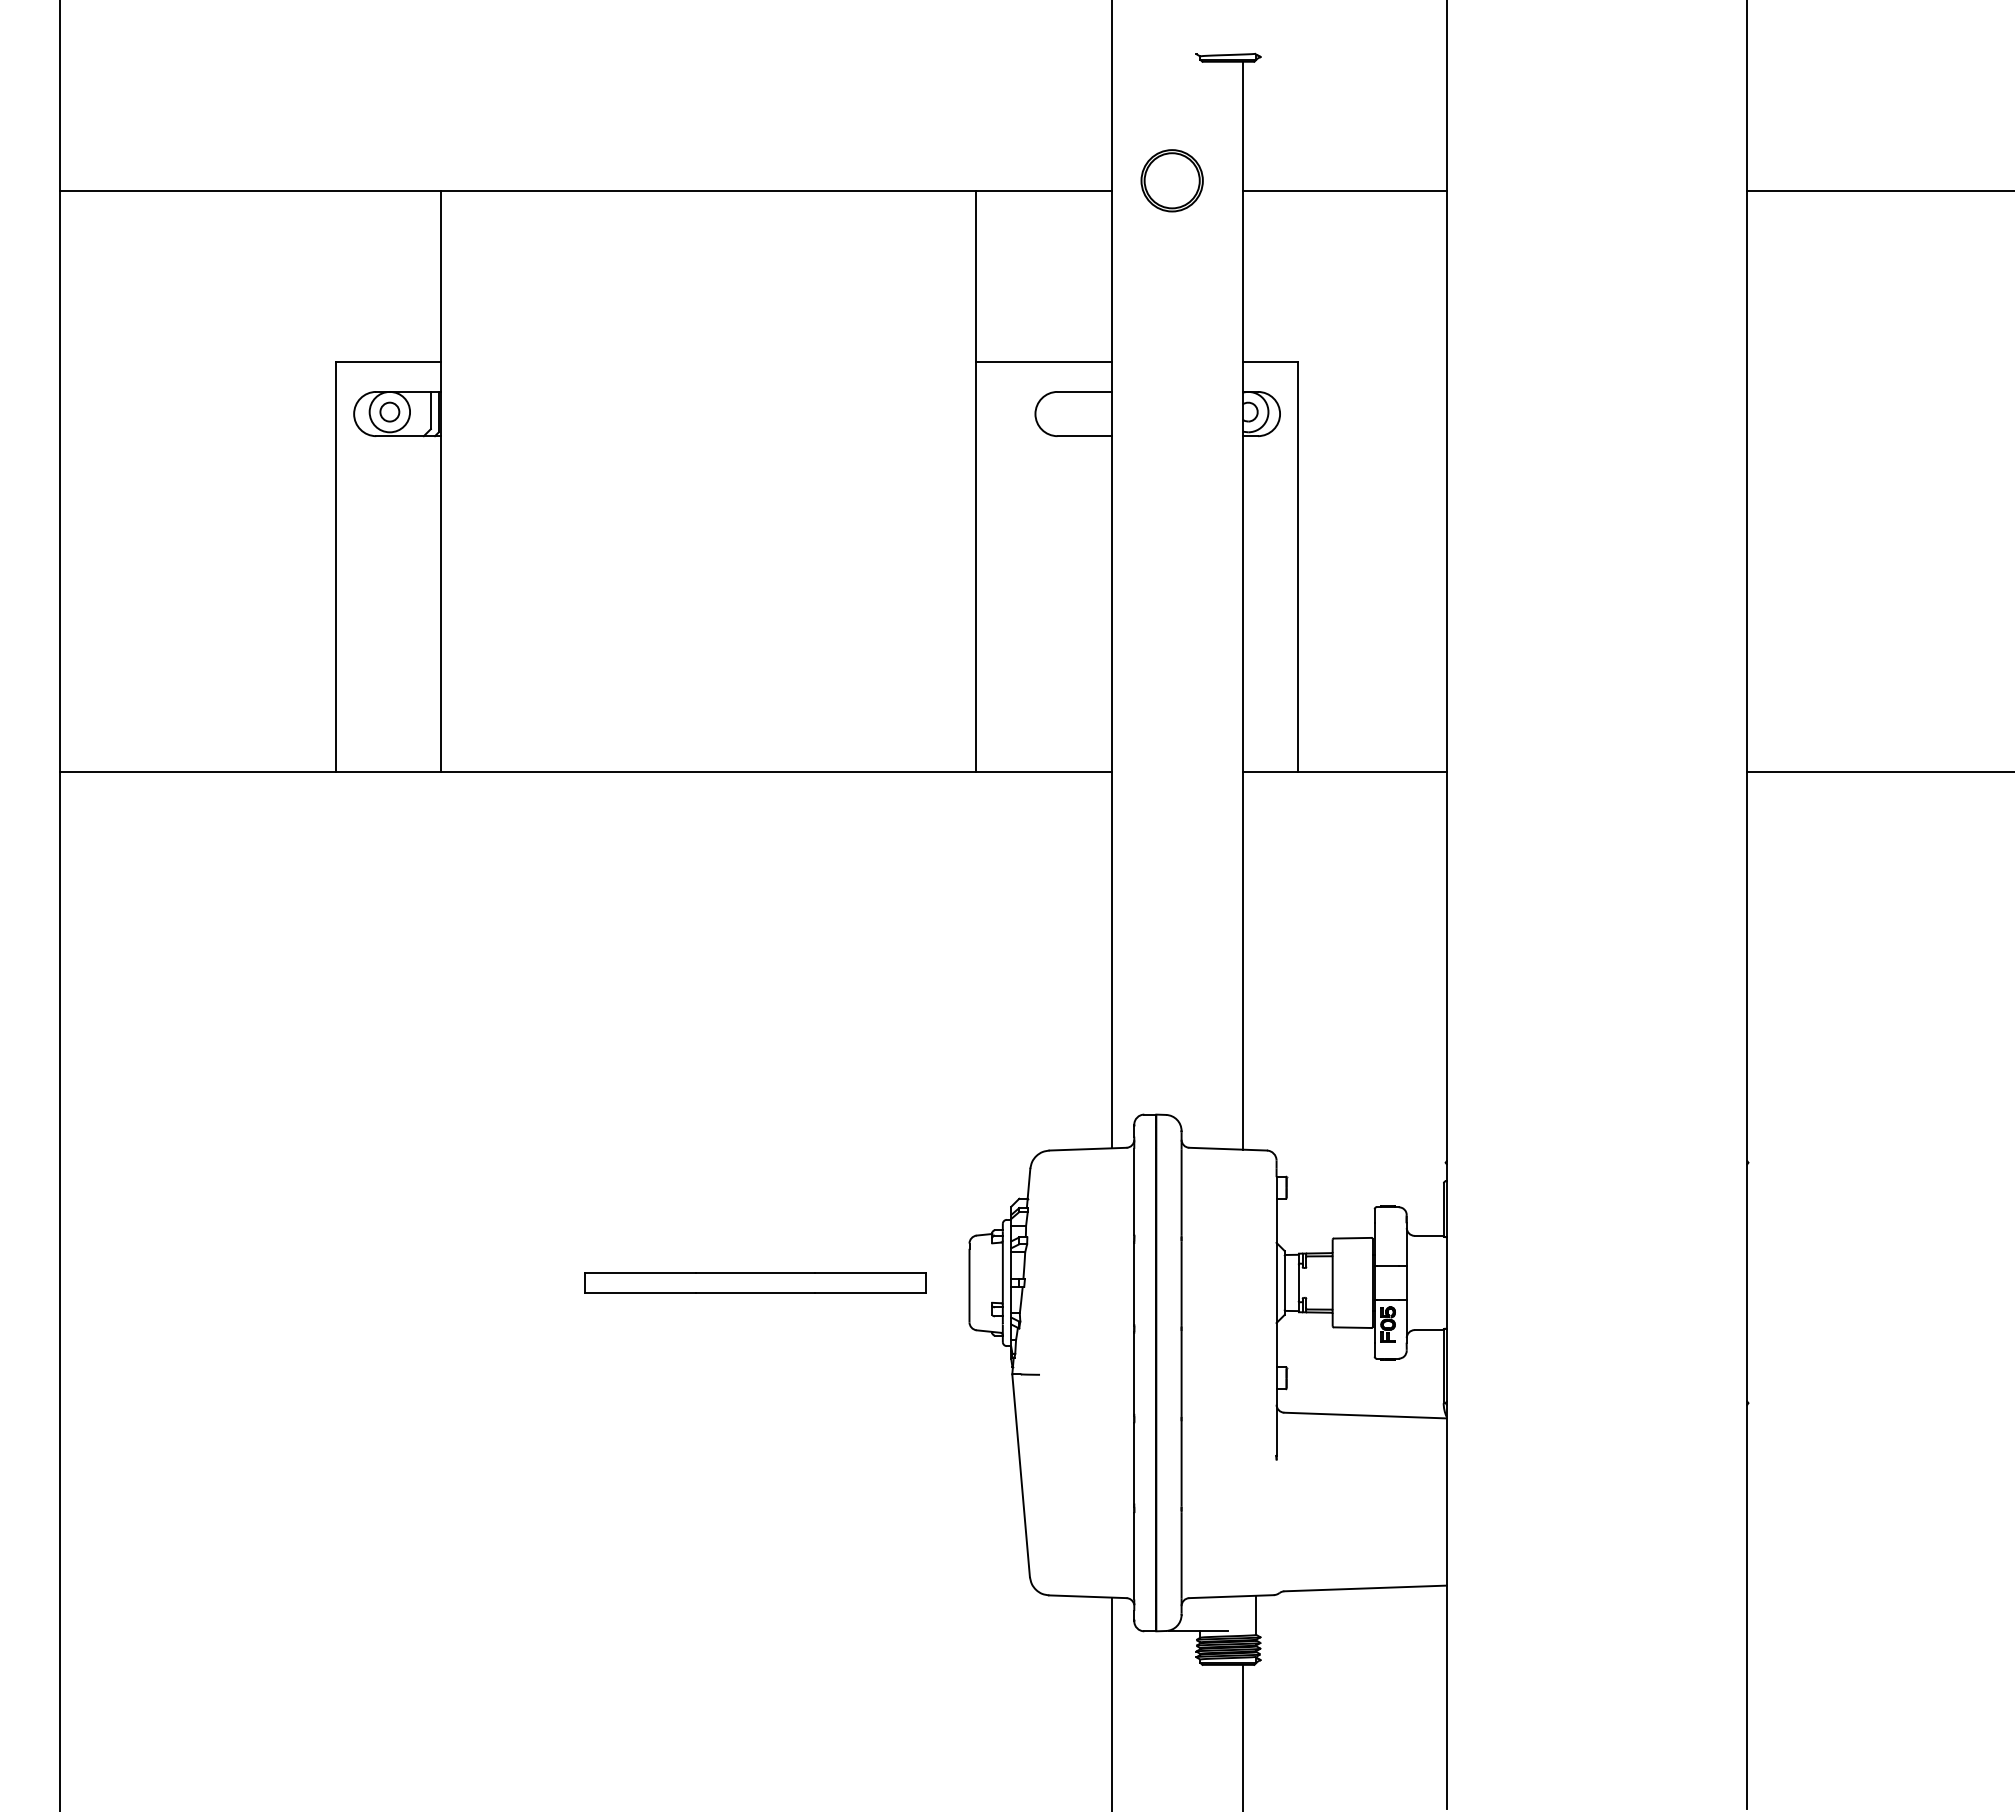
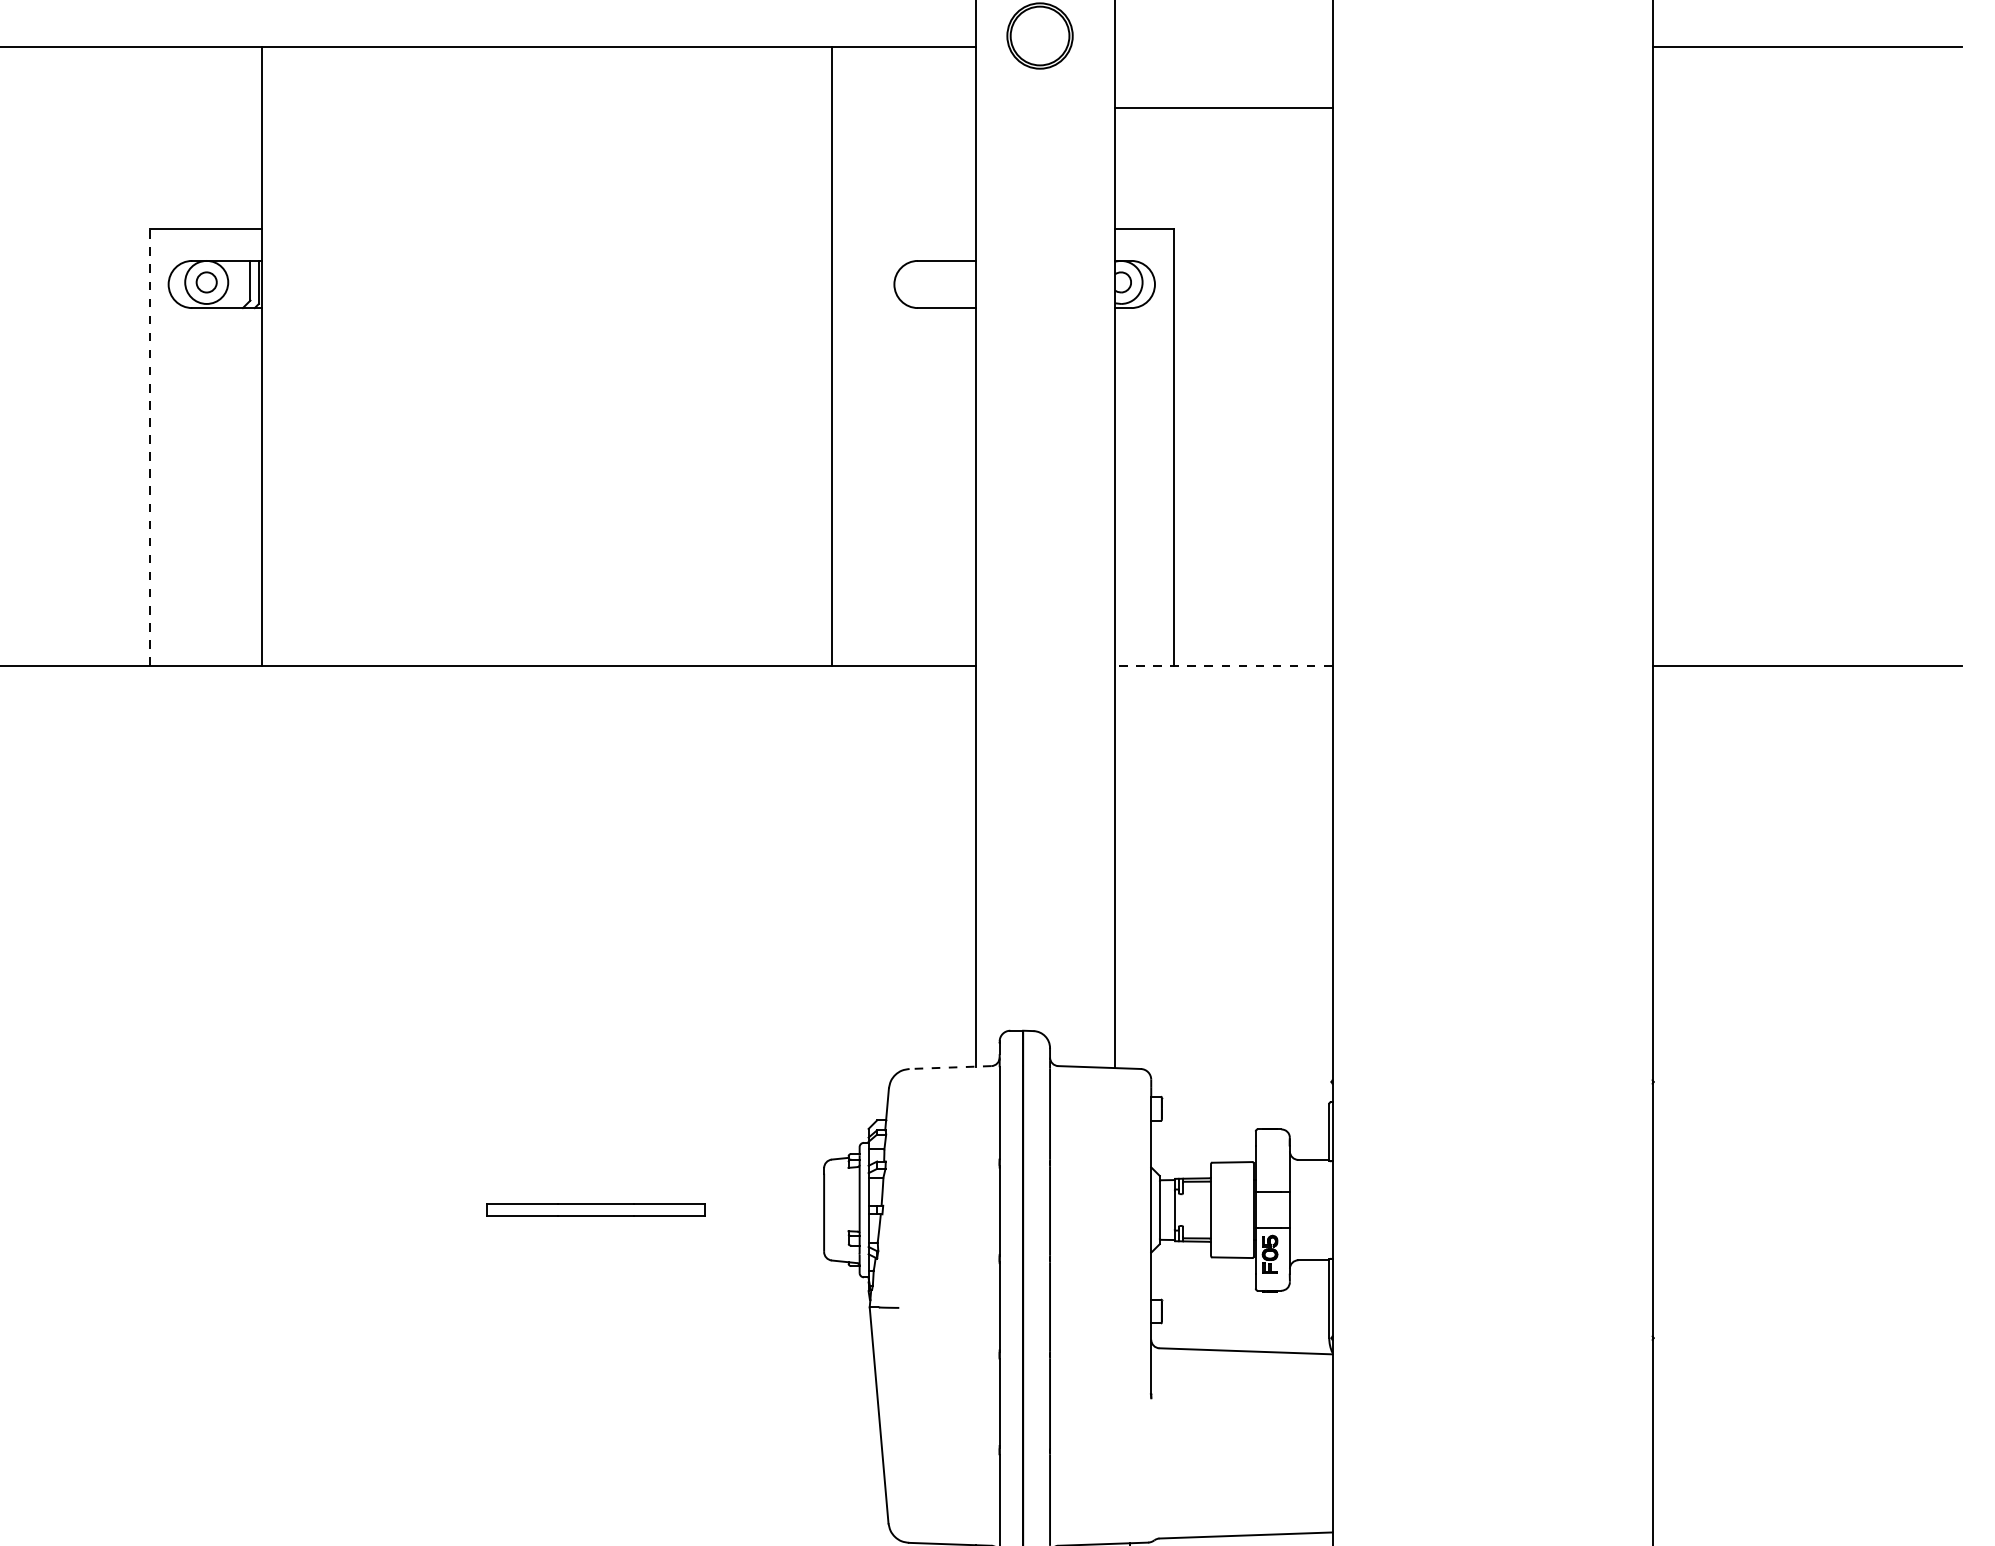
line: (1344, 190) -> (1223, 108), moved
line: (1044, 362) -> (904, 229), removed
line: (336, 567) -> (149, 447), solid -> dashed
line: (1344, 771) -> (1223, 665), solid -> dashed
line: (1088, 1149) -> (950, 1067), solid -> dashed
part: (755, 1282) -> (596, 1209), size x0.6

